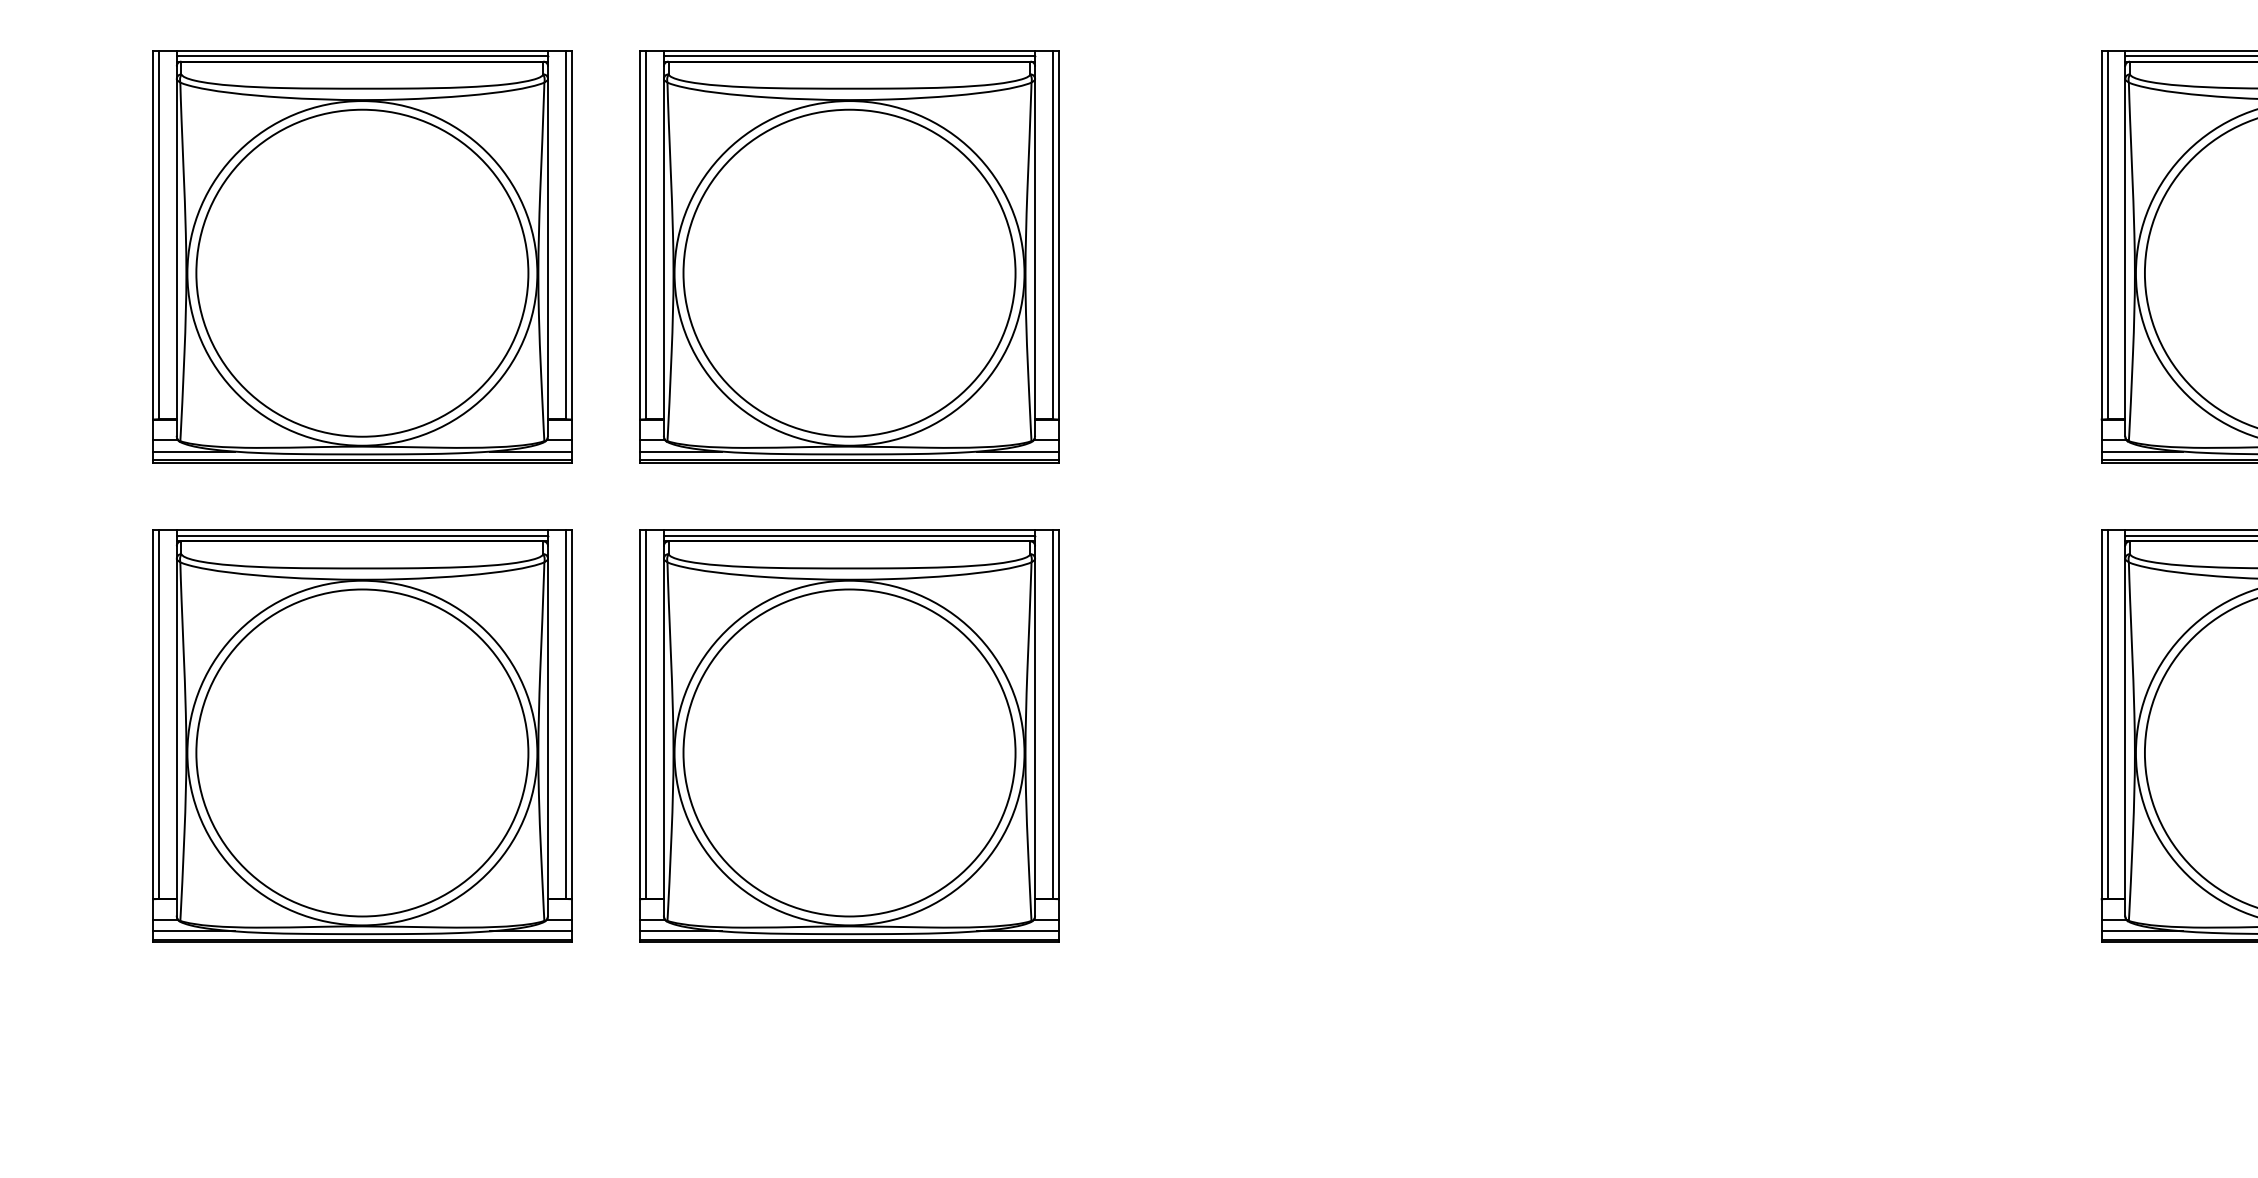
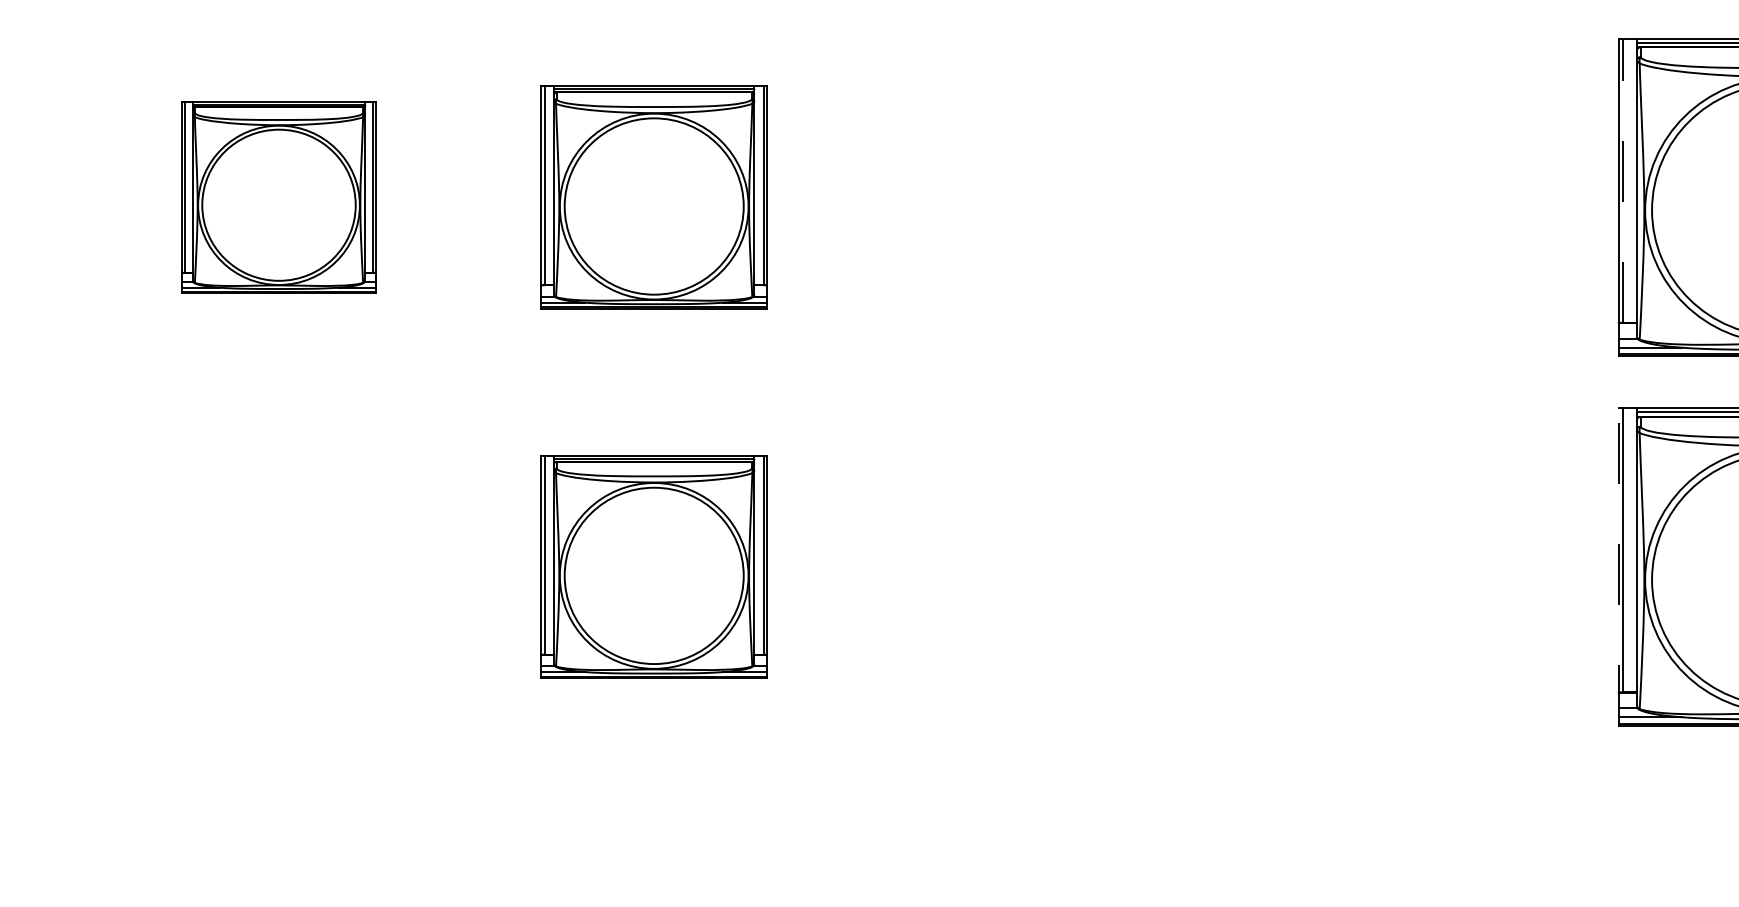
line: (2107, 234) -> (1623, 180), solid -> dashed
part: (362, 256) -> (279, 197), size x0.6
part: (849, 256) -> (654, 197), size x0.7
part: (362, 735) -> (279, 566), removed
part: (849, 735) -> (654, 566), size x0.7
line: (2101, 735) -> (1618, 566), solid -> dashed

